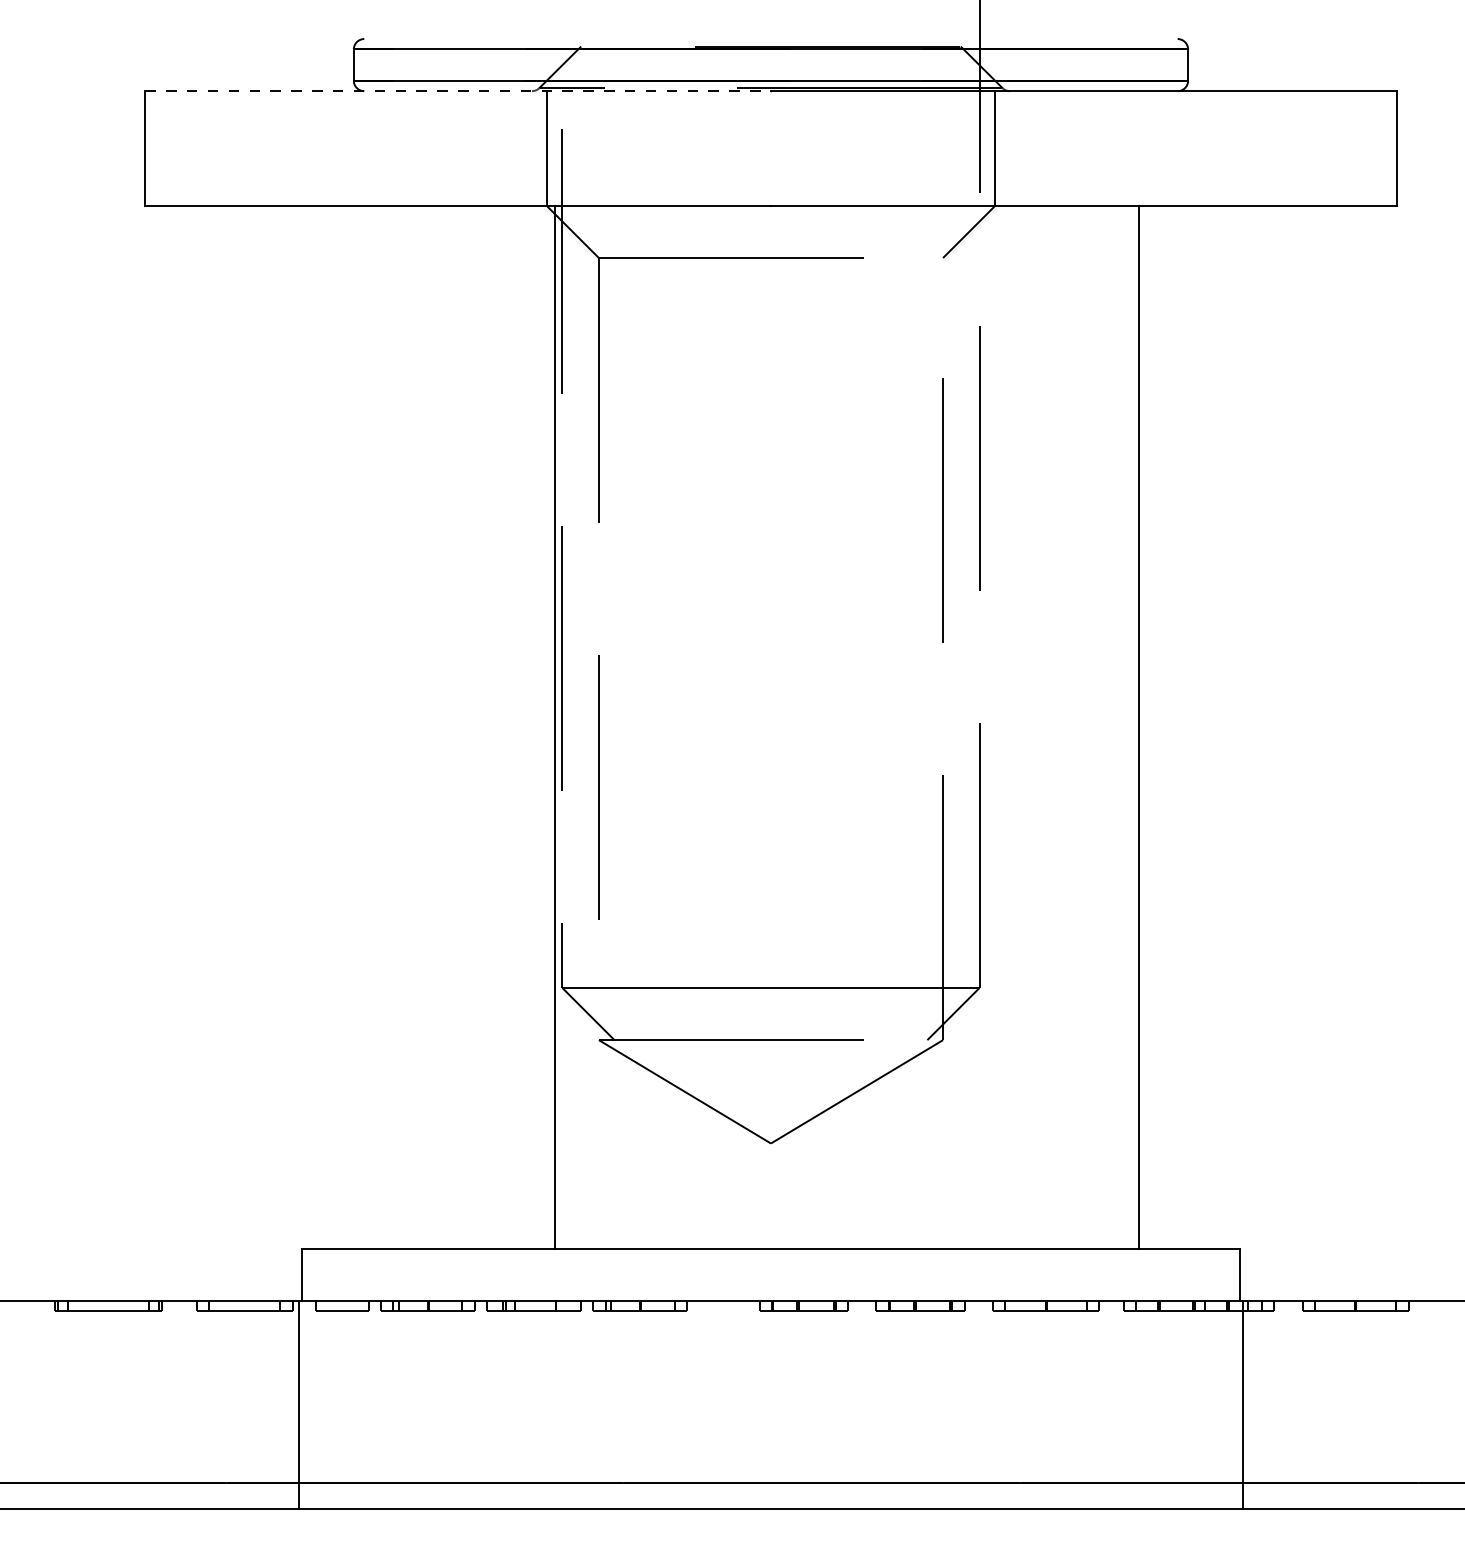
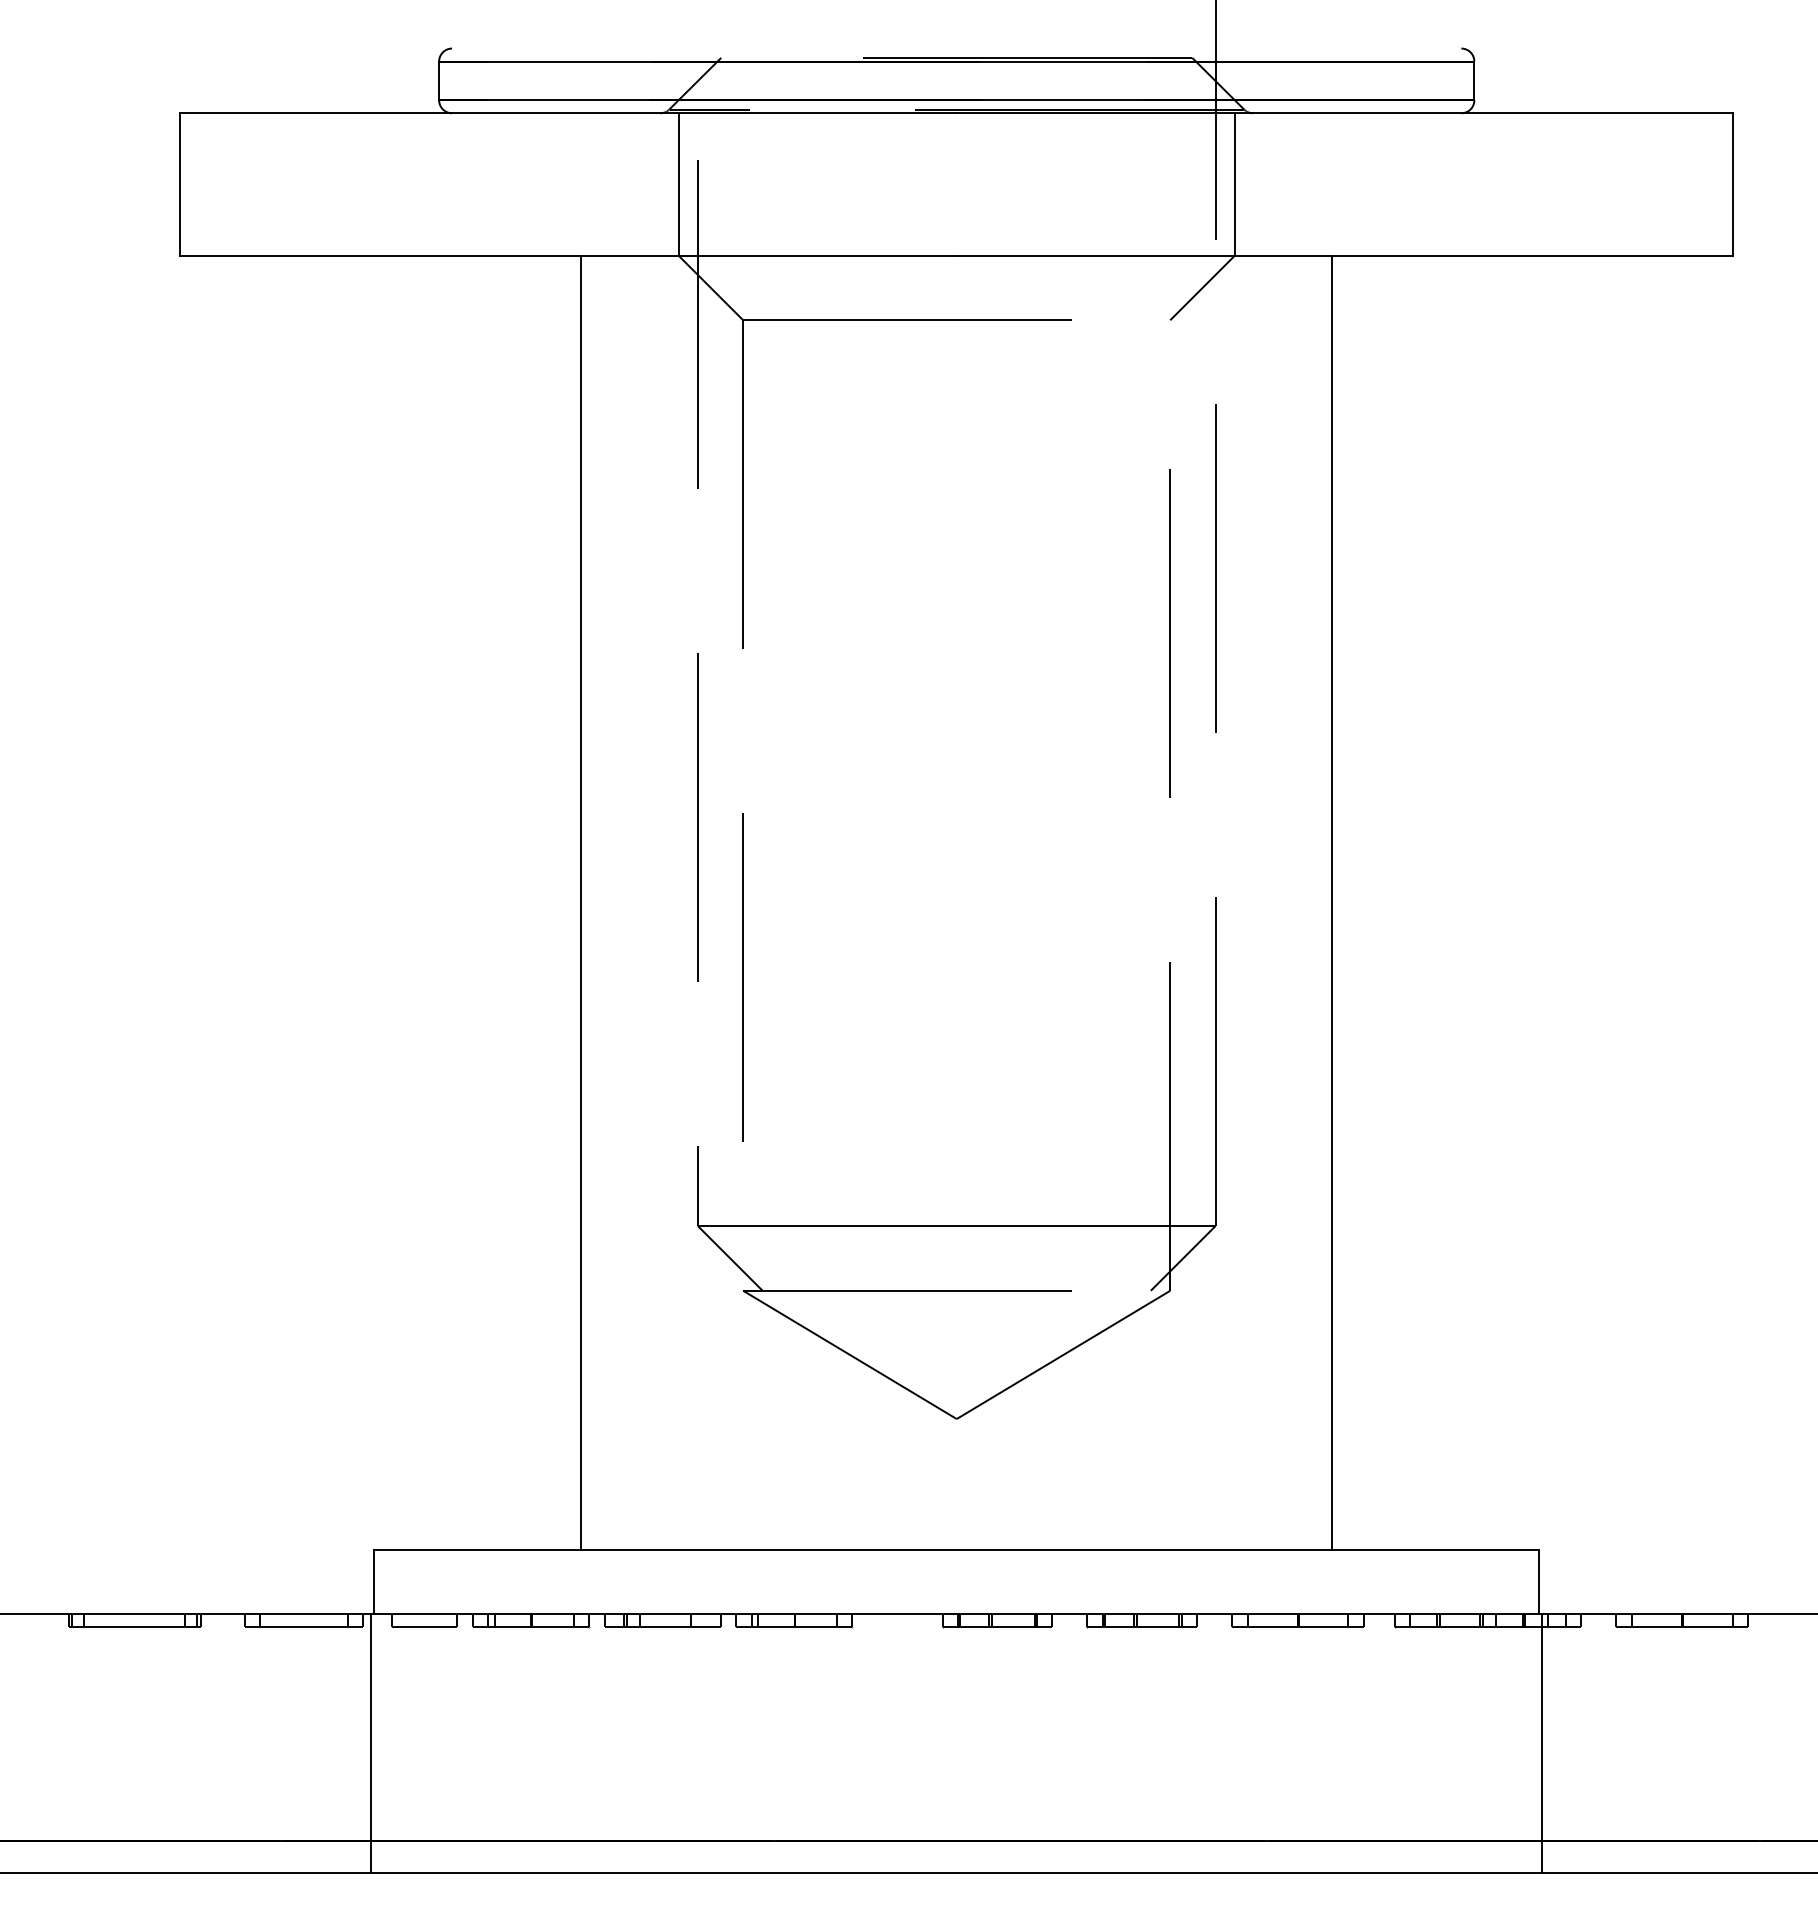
line: (458, 91) -> (569, 113), dashed -> solid
line: (554, 727) -> (581, 902), moved
line: (1139, 727) -> (1332, 902), moved

